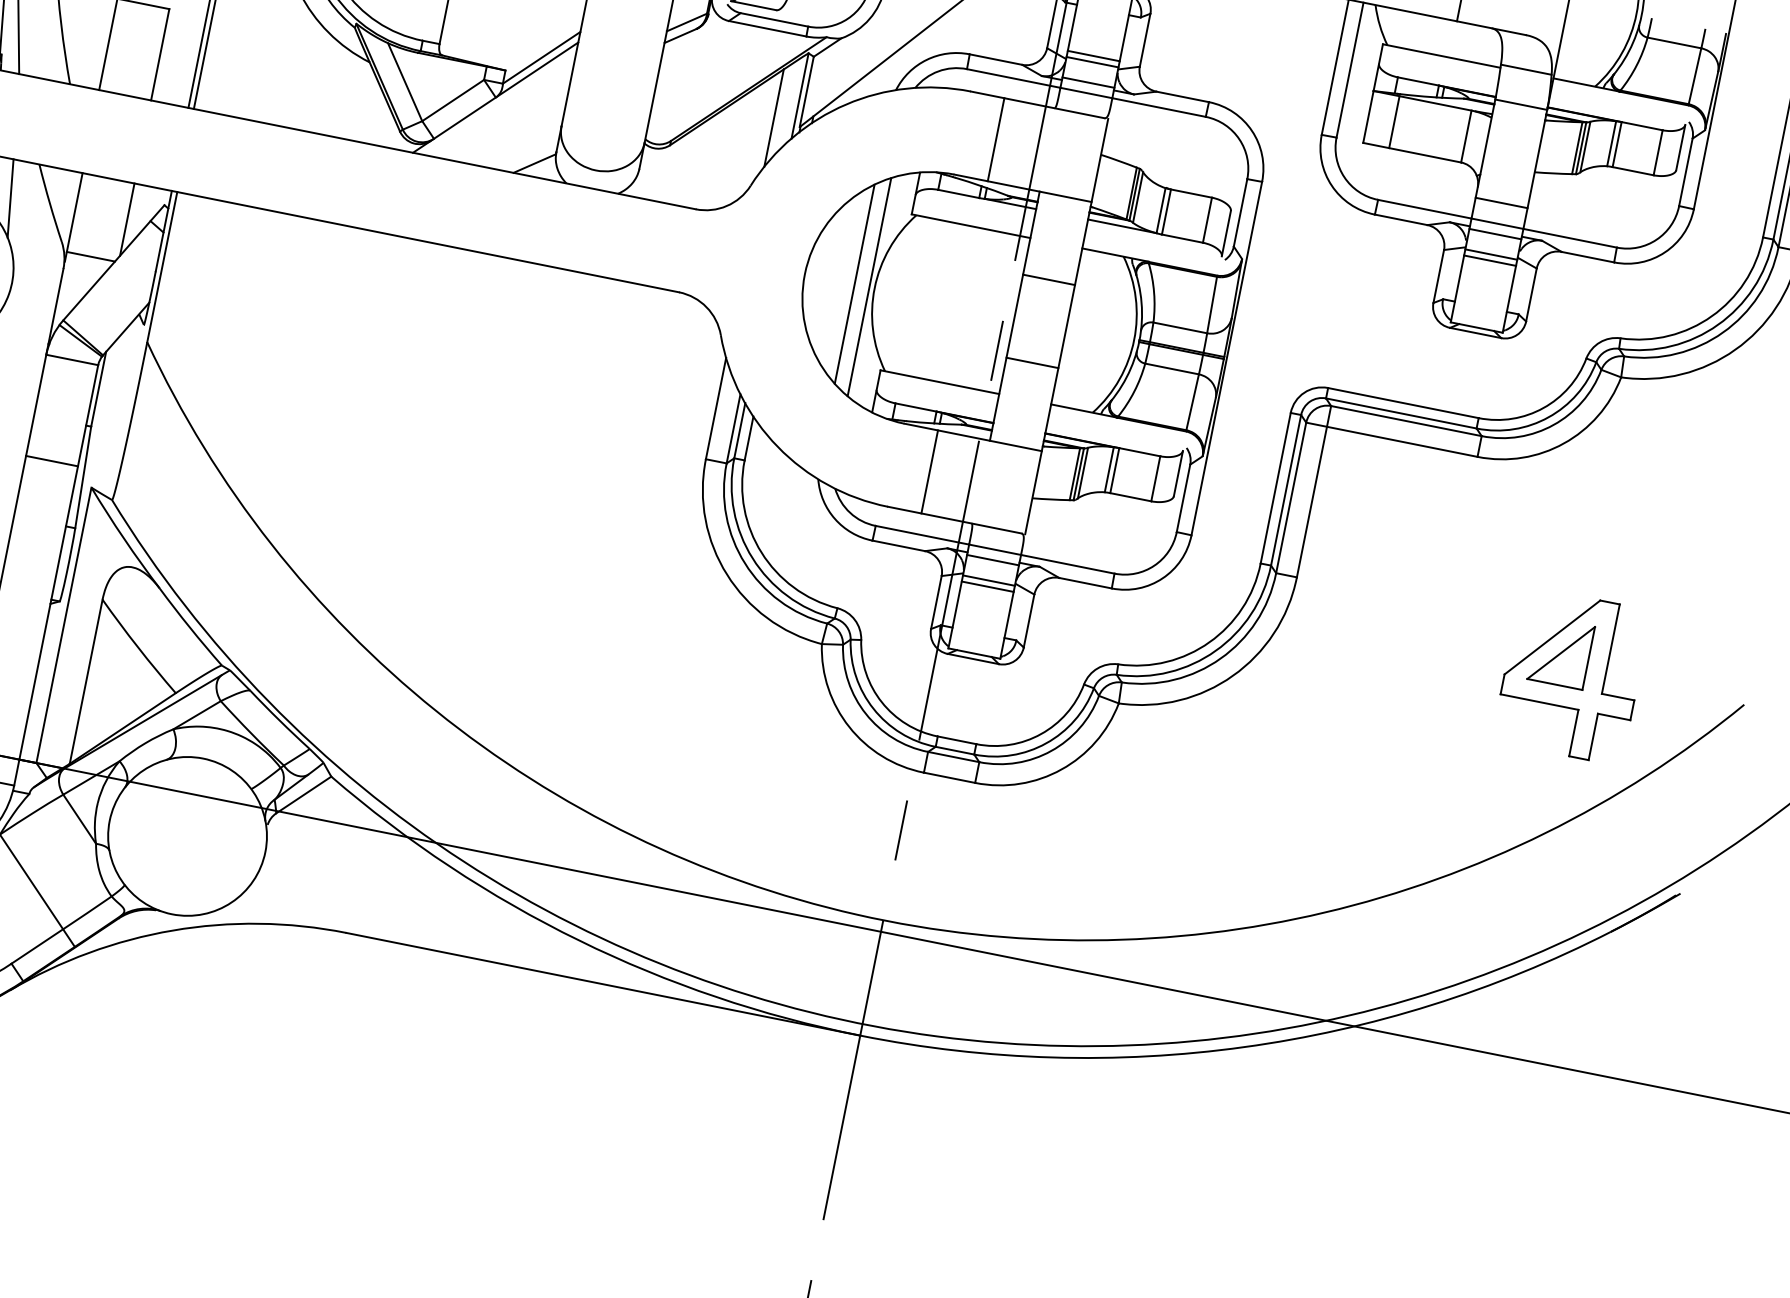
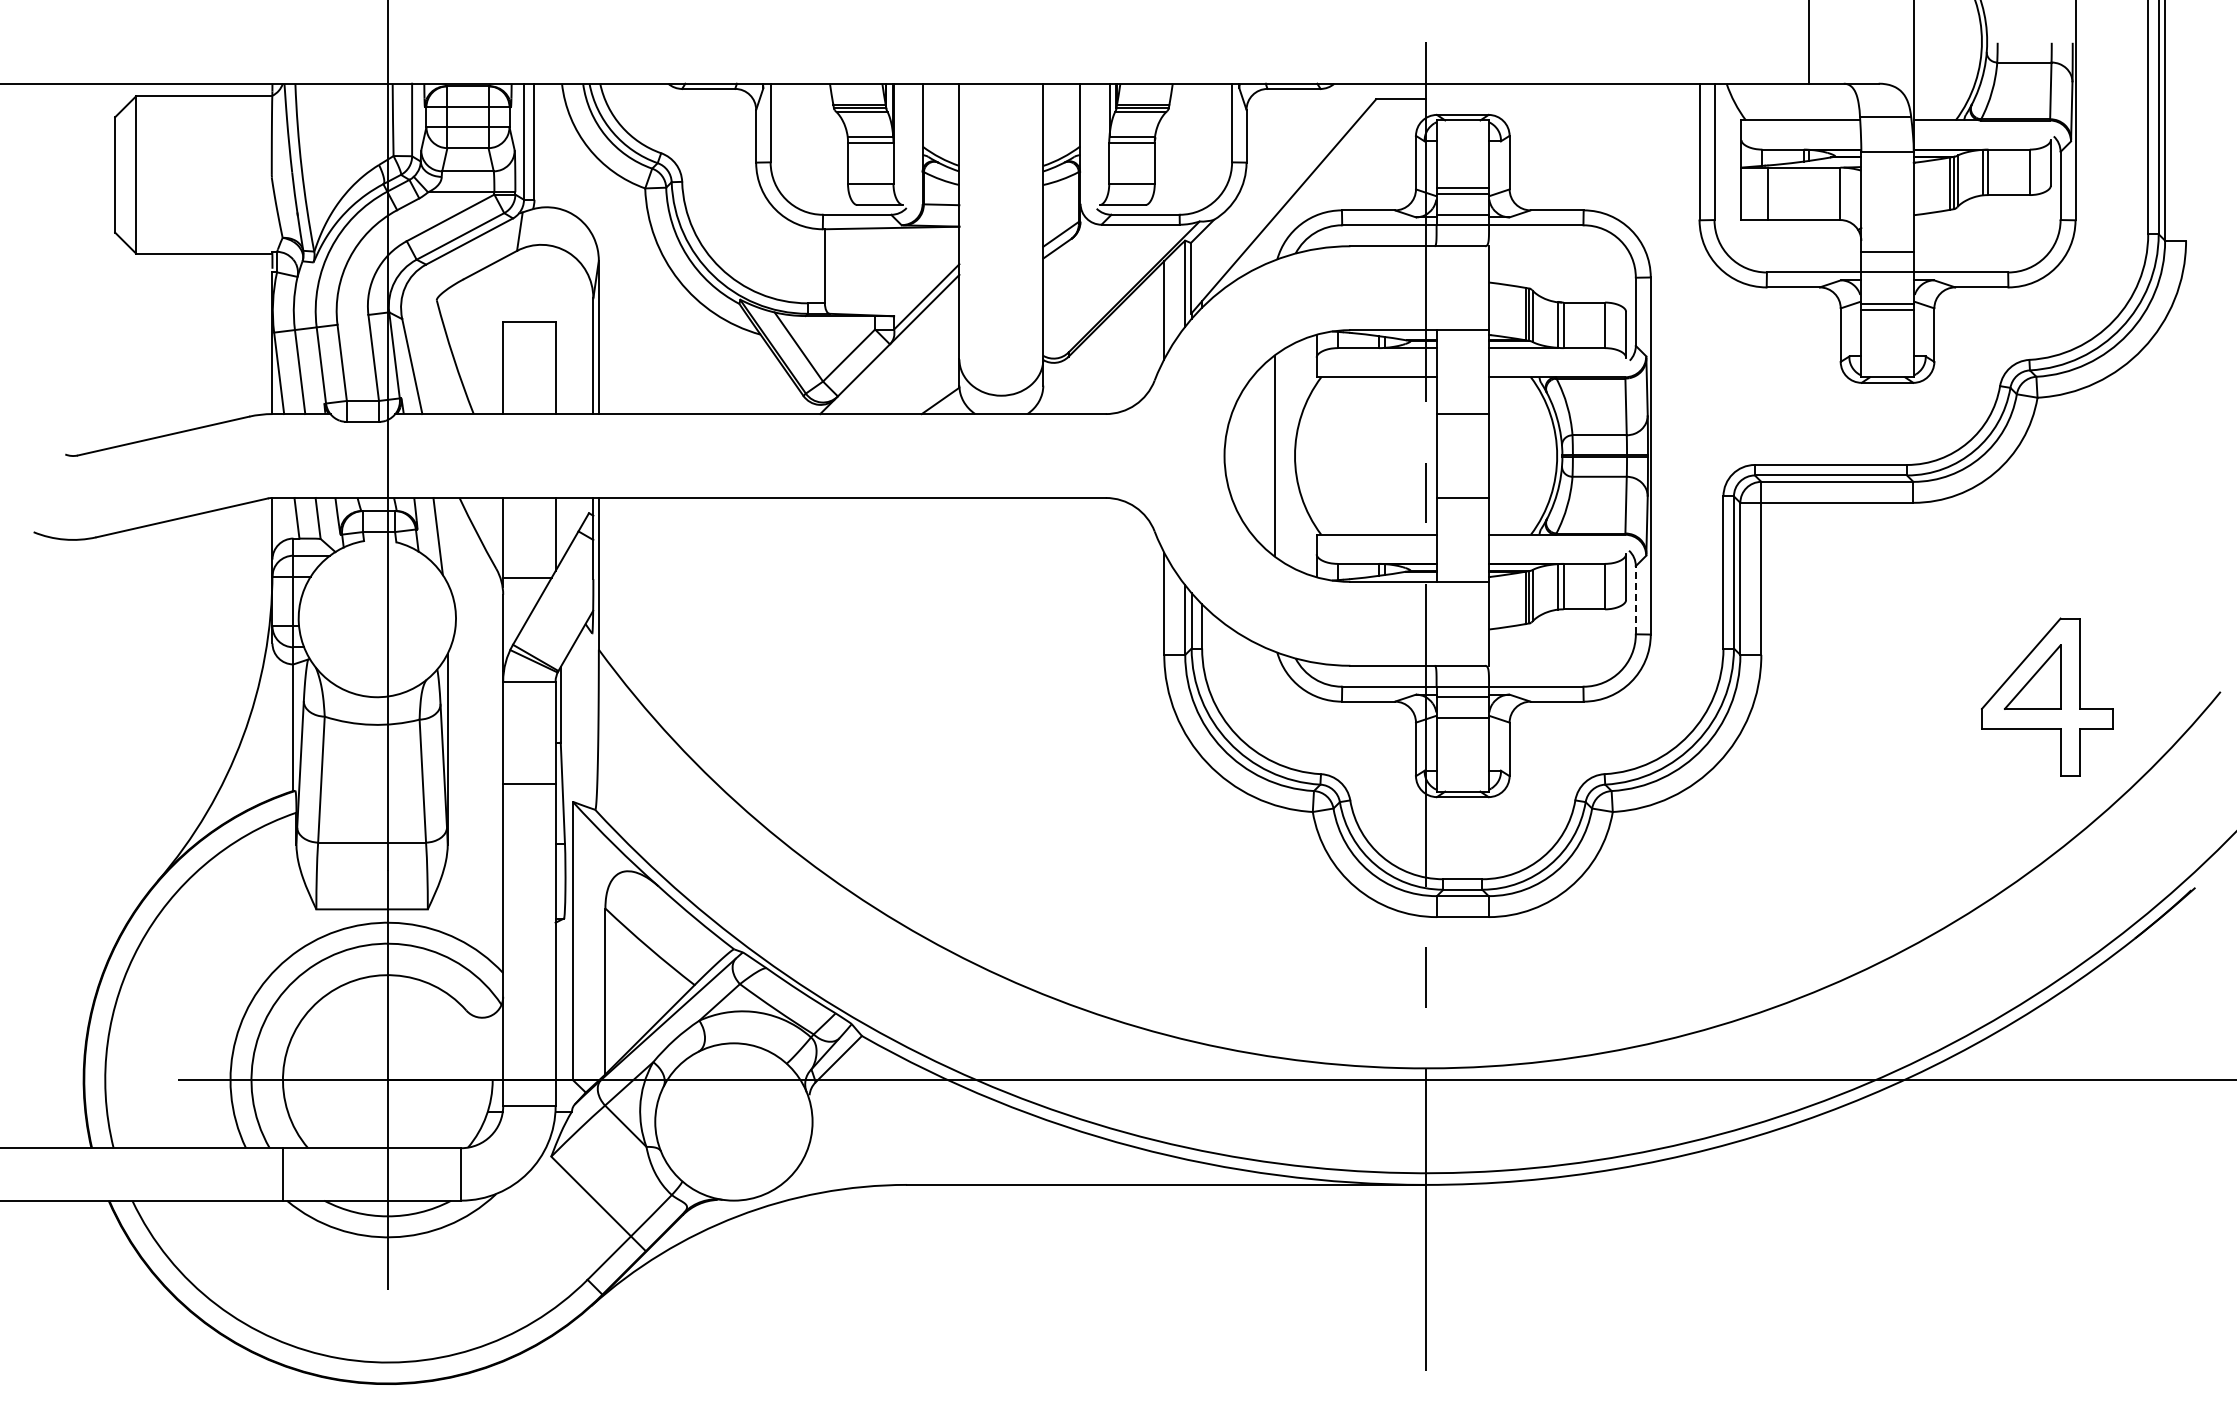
line: (996, 140) -> (1384, 288), removed
line: (1495, 233) -> (1887, 282), removed
line: (869, 286) -> (1289, 455), removed
line: (930, 471) -> (1384, 623), removed
line: (1183, 497) -> (1635, 599), solid -> dashed
line: (987, 587) -> (1462, 724), removed

